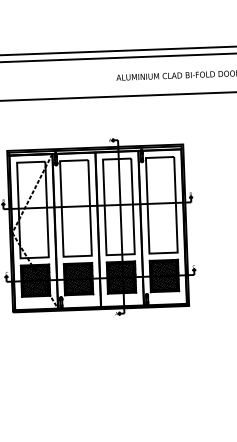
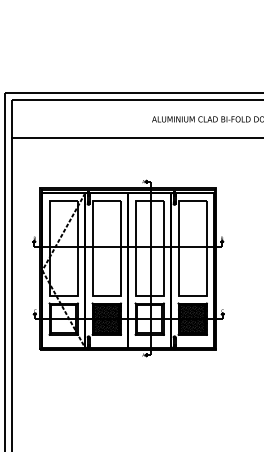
hatch: (121, 276) -> (149, 318), removed
hatch: (35, 280) -> (63, 318), removed

